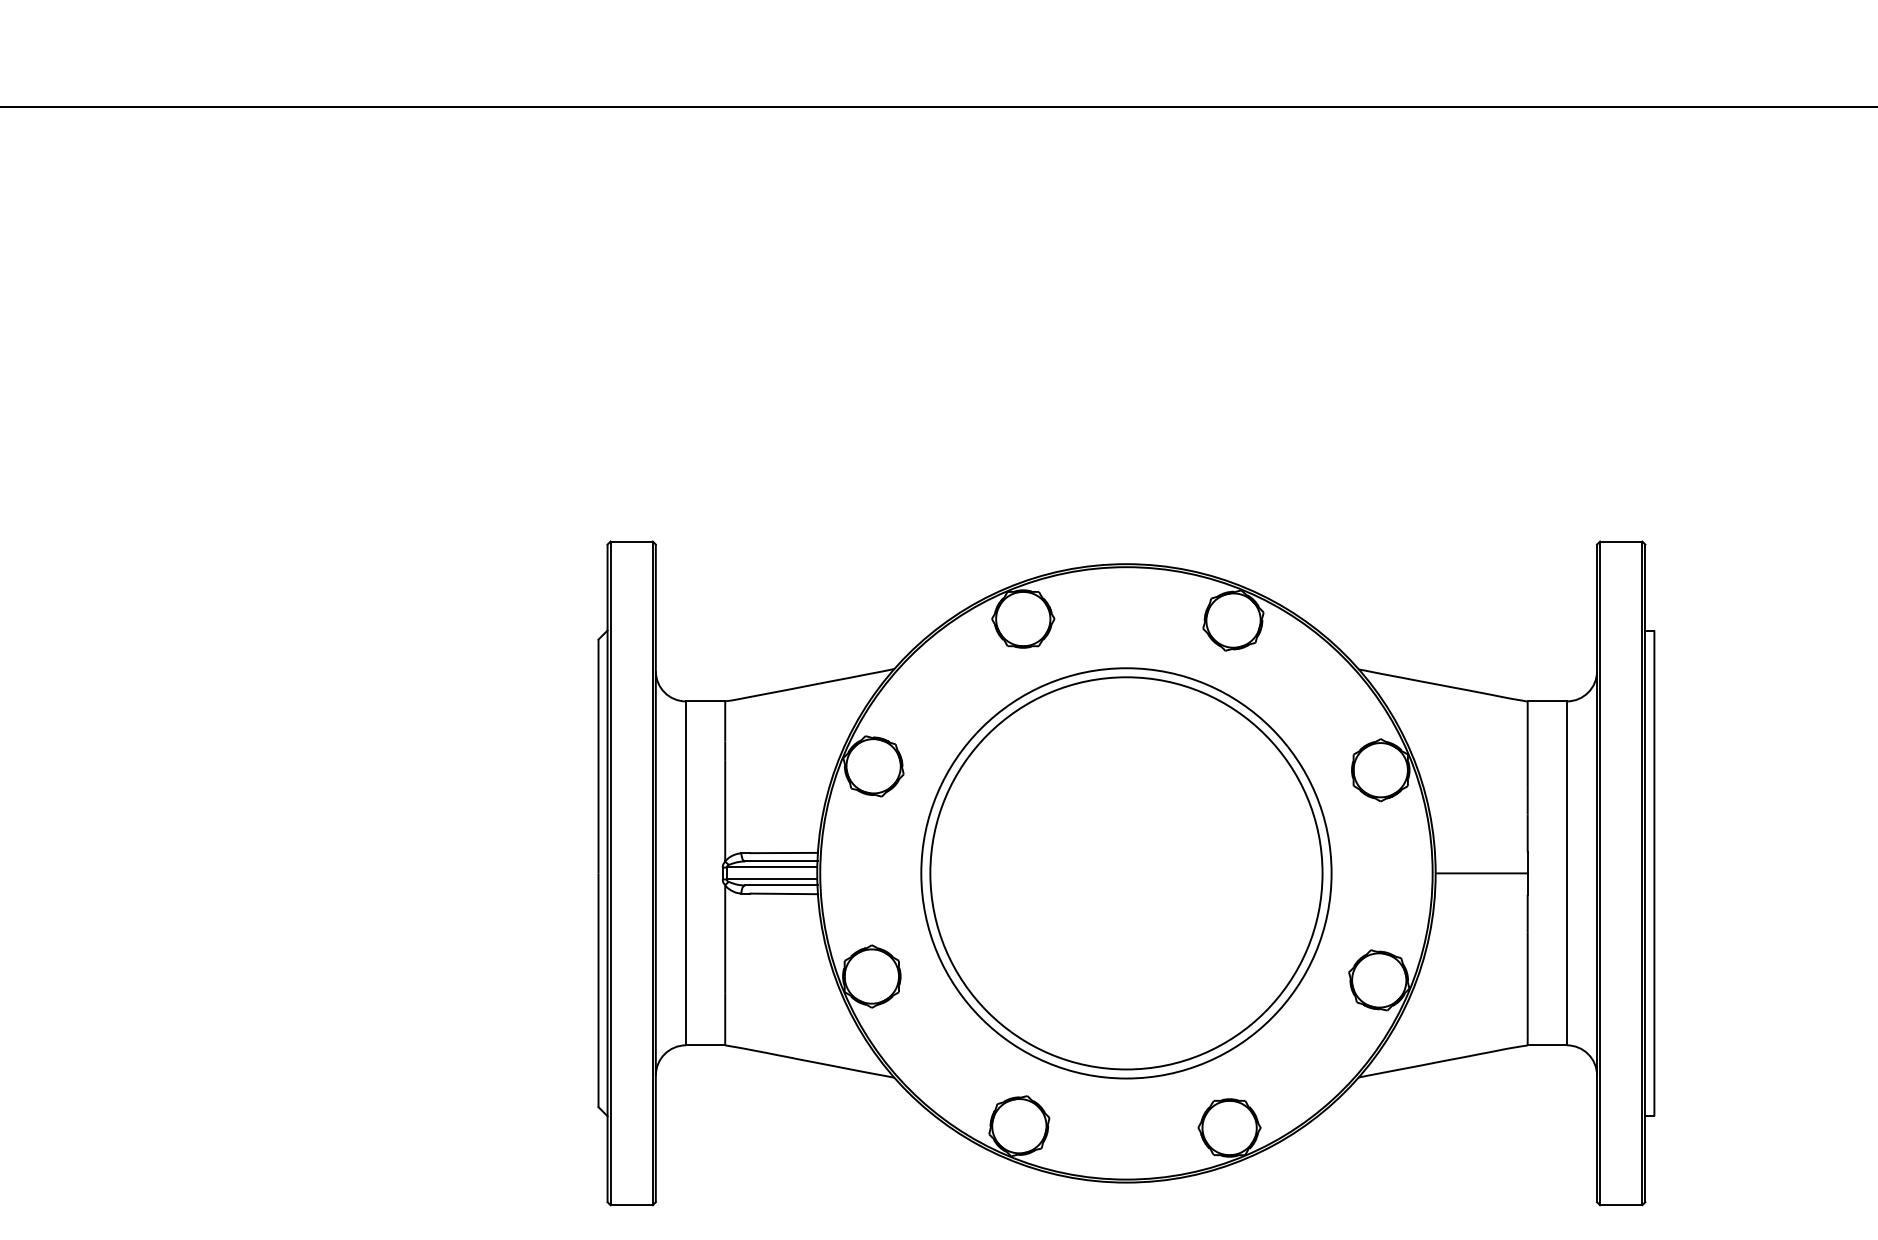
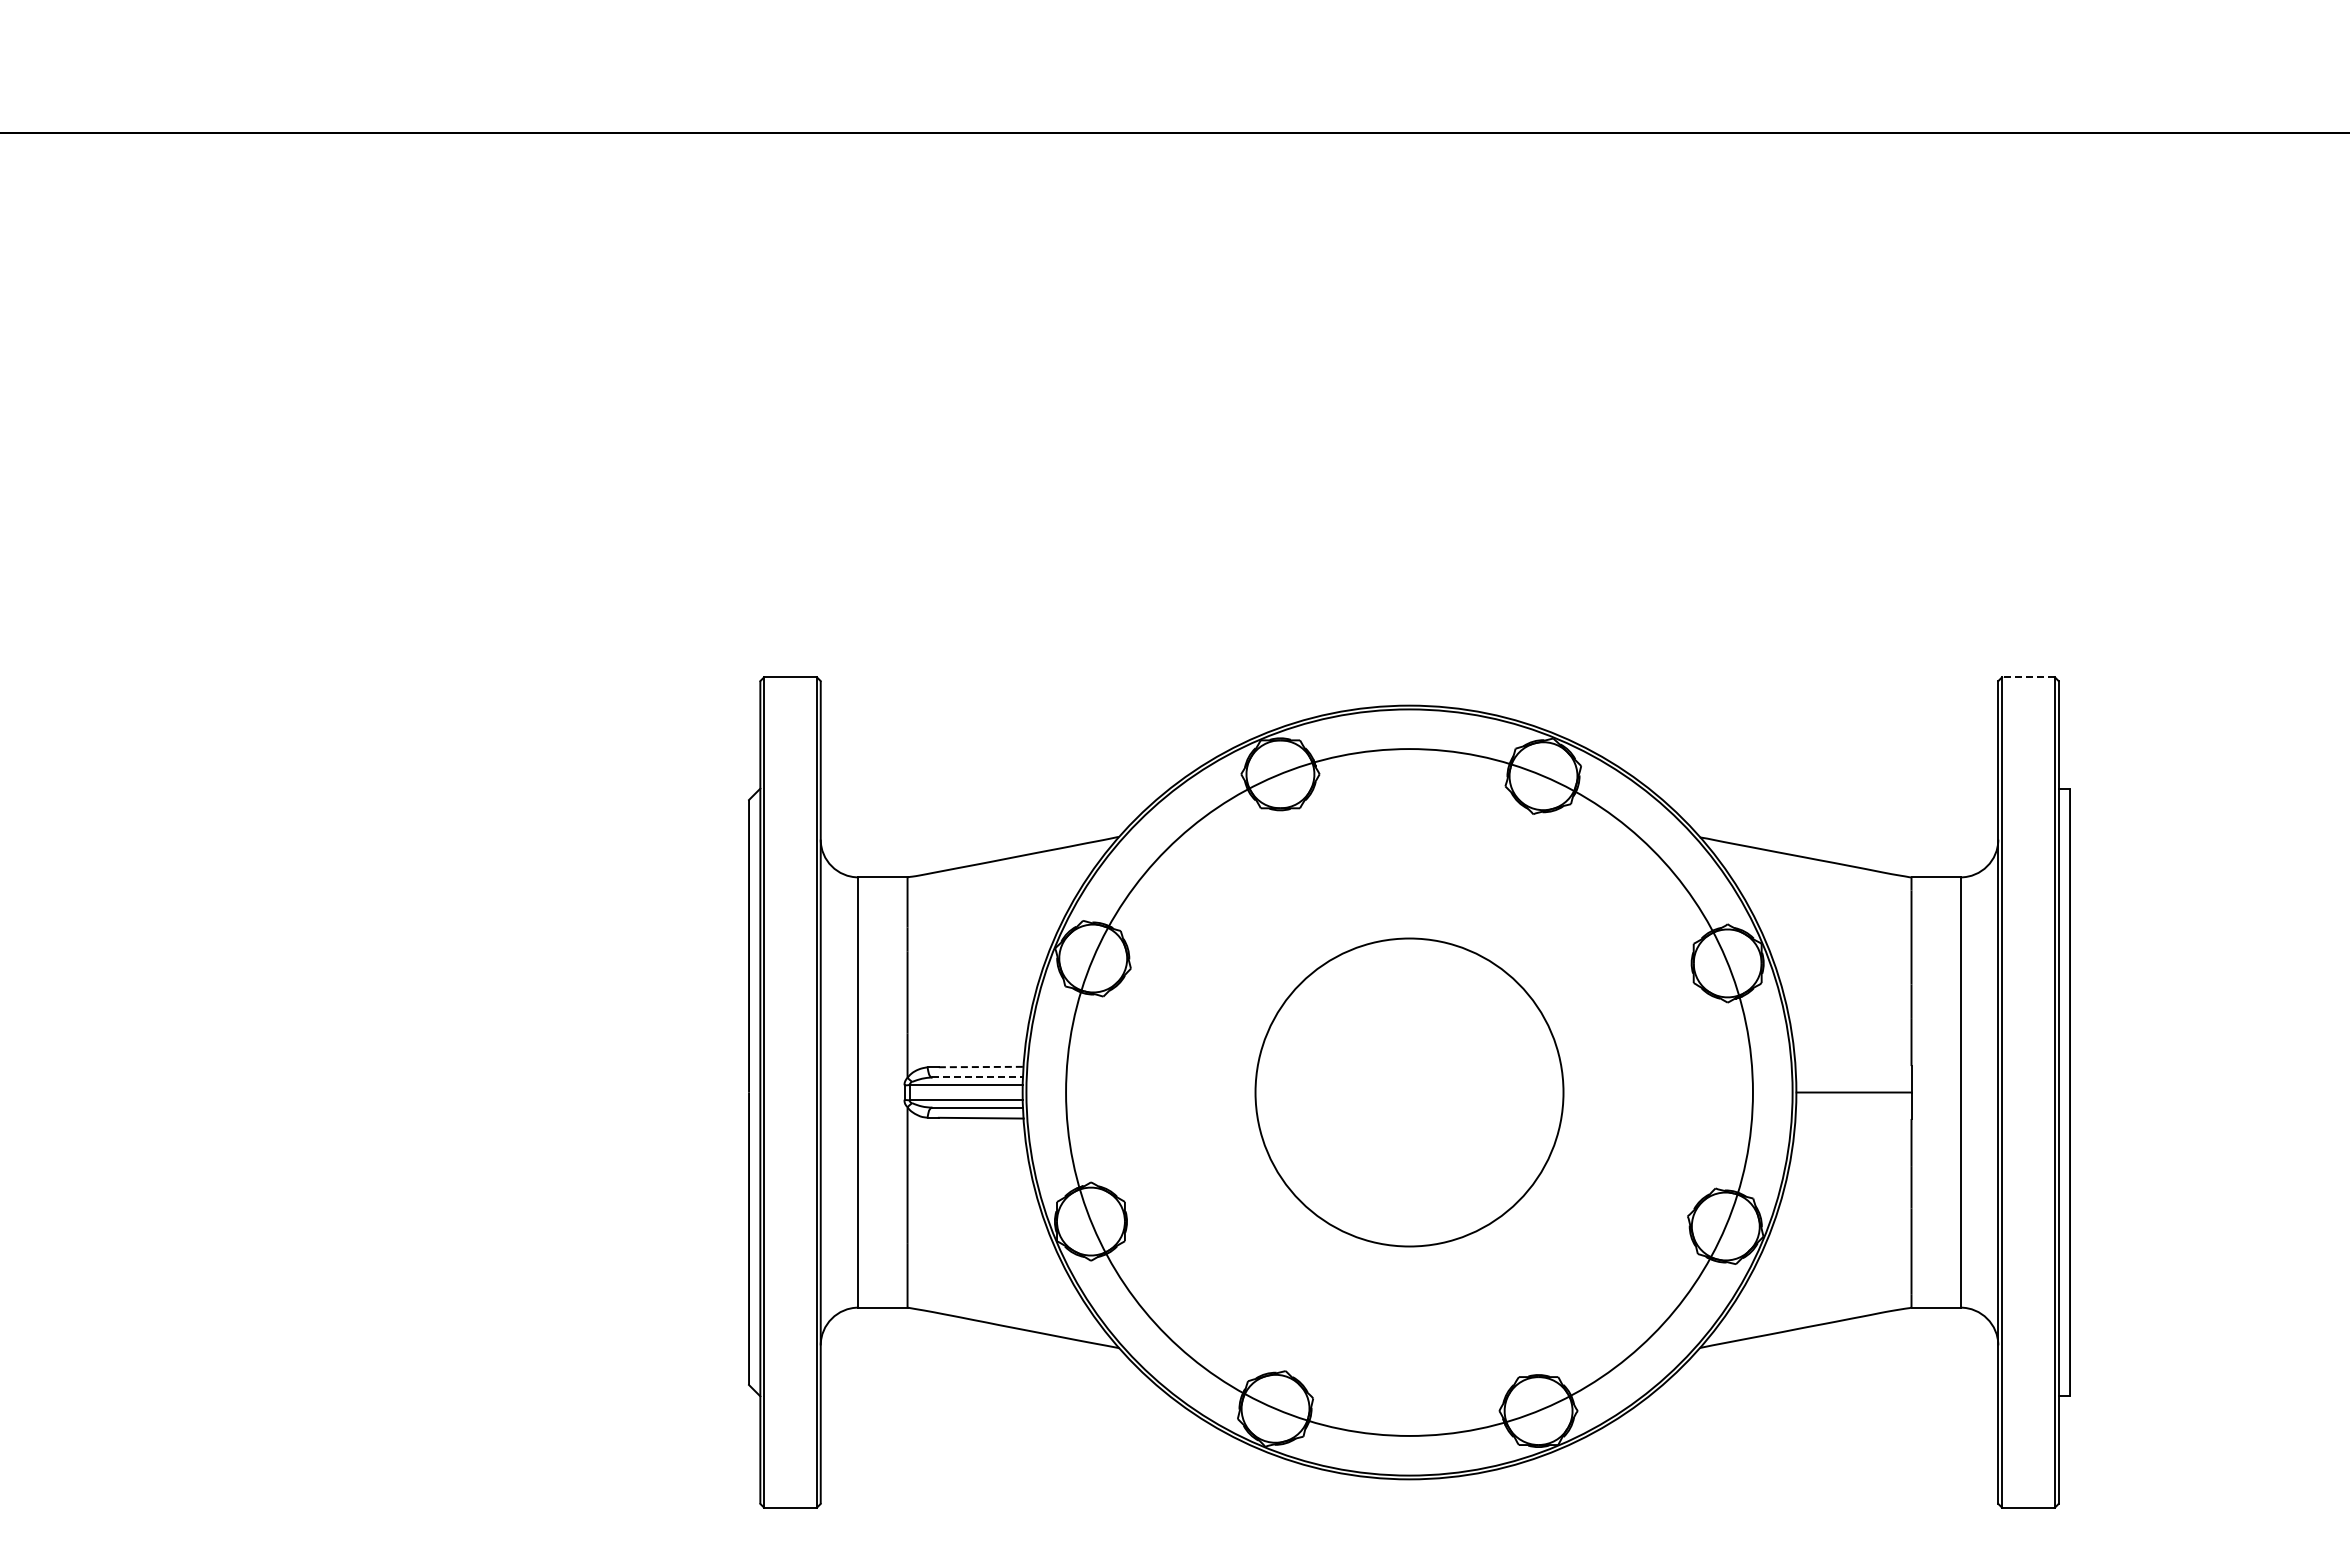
line: (1621, 541) -> (2028, 677), solid -> dashed
line: (784, 853) -> (981, 1067), solid -> dashed
line: (781, 861) -> (978, 1077), solid -> dashed
circle: (1126, 873) -> (1409, 1092), size x0.6
circle: (1126, 873) -> (1409, 1092), size x1.4

